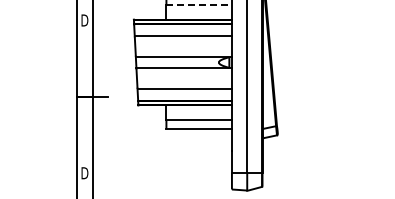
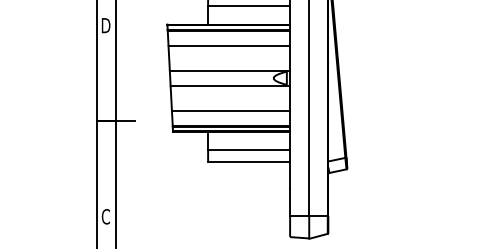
line: (199, 5) -> (249, 6), dashed -> solid
text: (84, 173) -> (105, 217), D -> C

